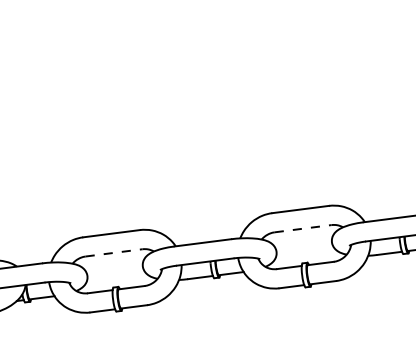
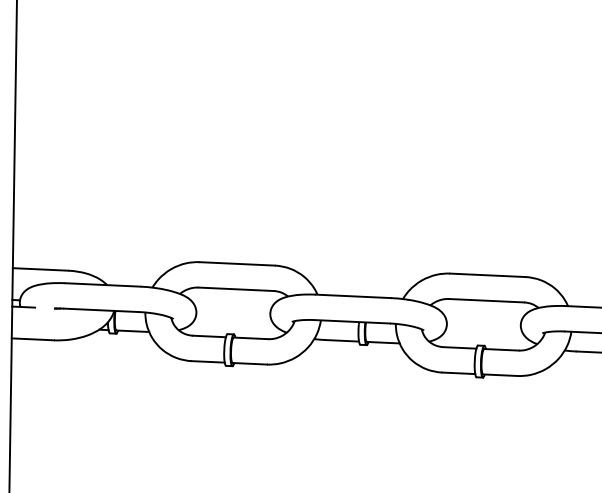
line: (303, 228) -> (486, 300), dashed -> solid
line: (114, 252) -> (236, 289), dashed -> solid

